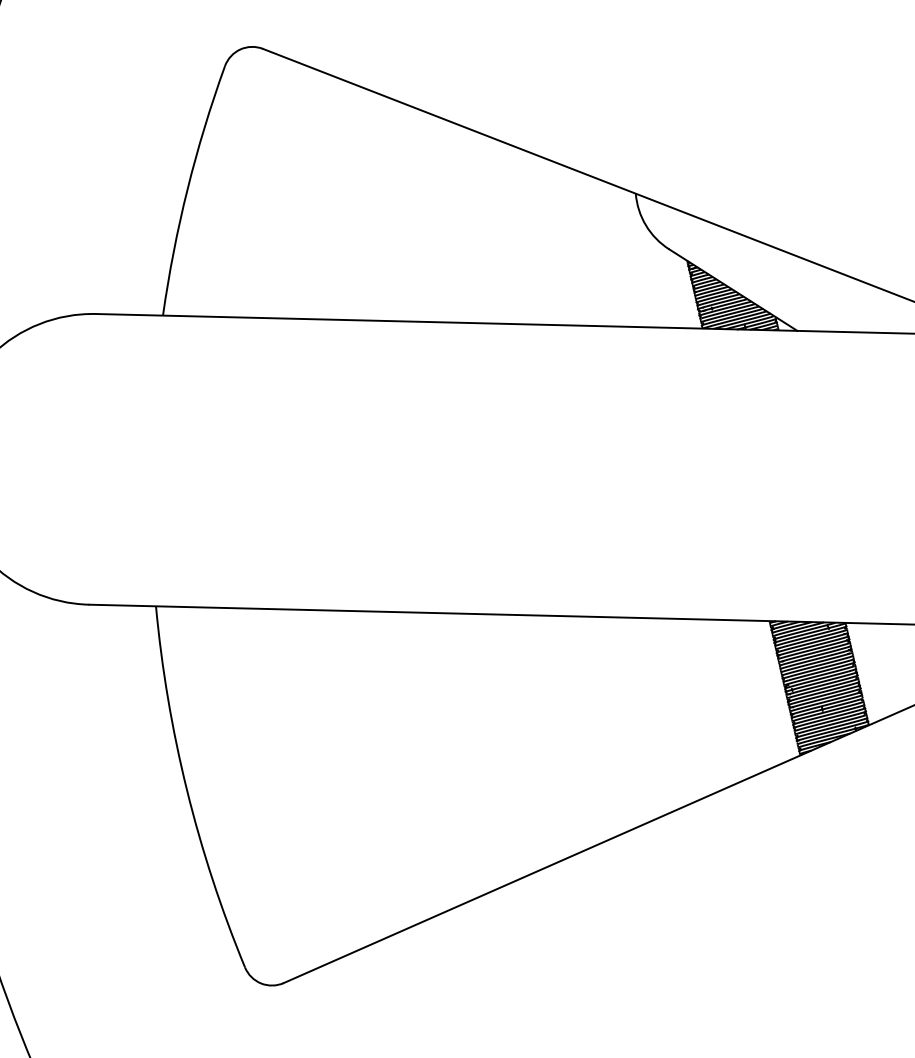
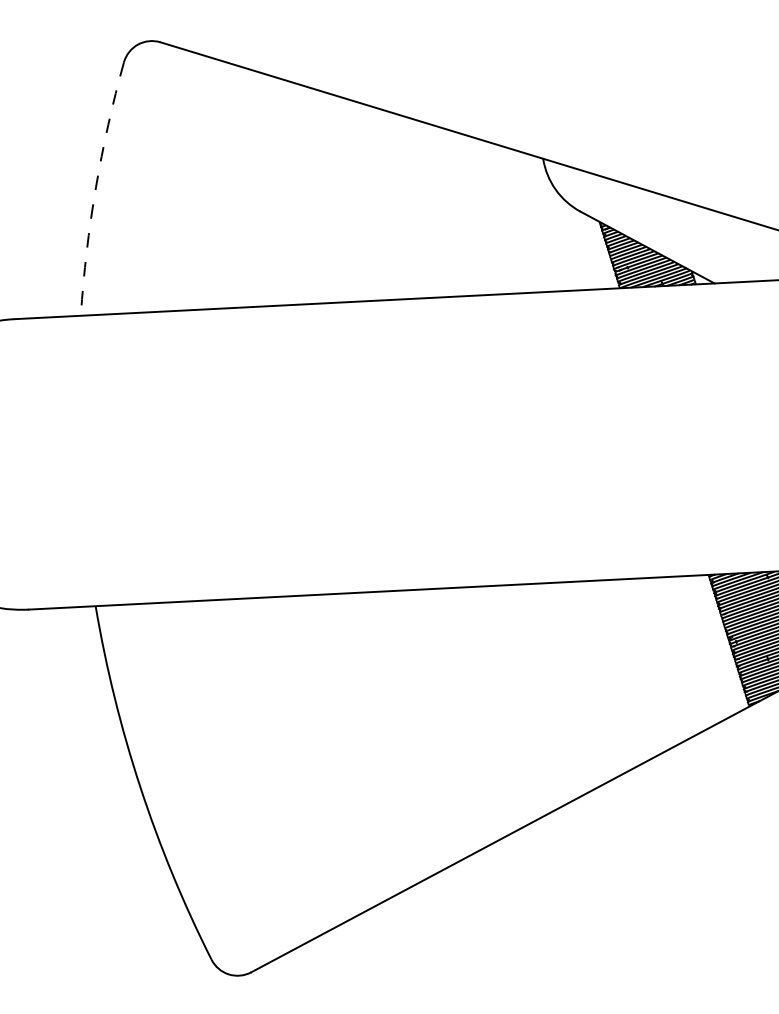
arc: (187, 189) -> (95, 188), solid -> dashed

